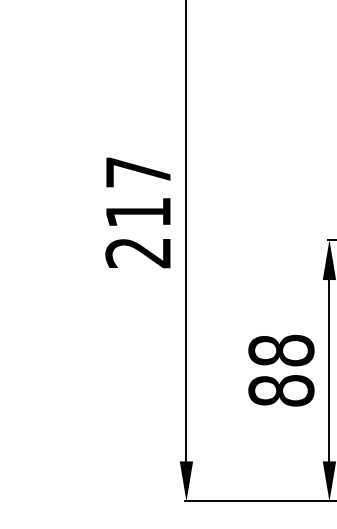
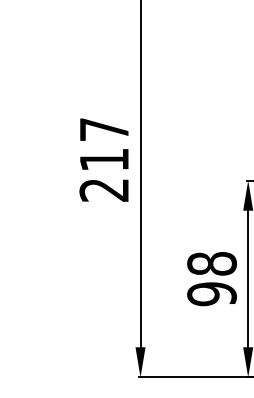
text: (280, 391) -> (211, 294), 88 -> 98

